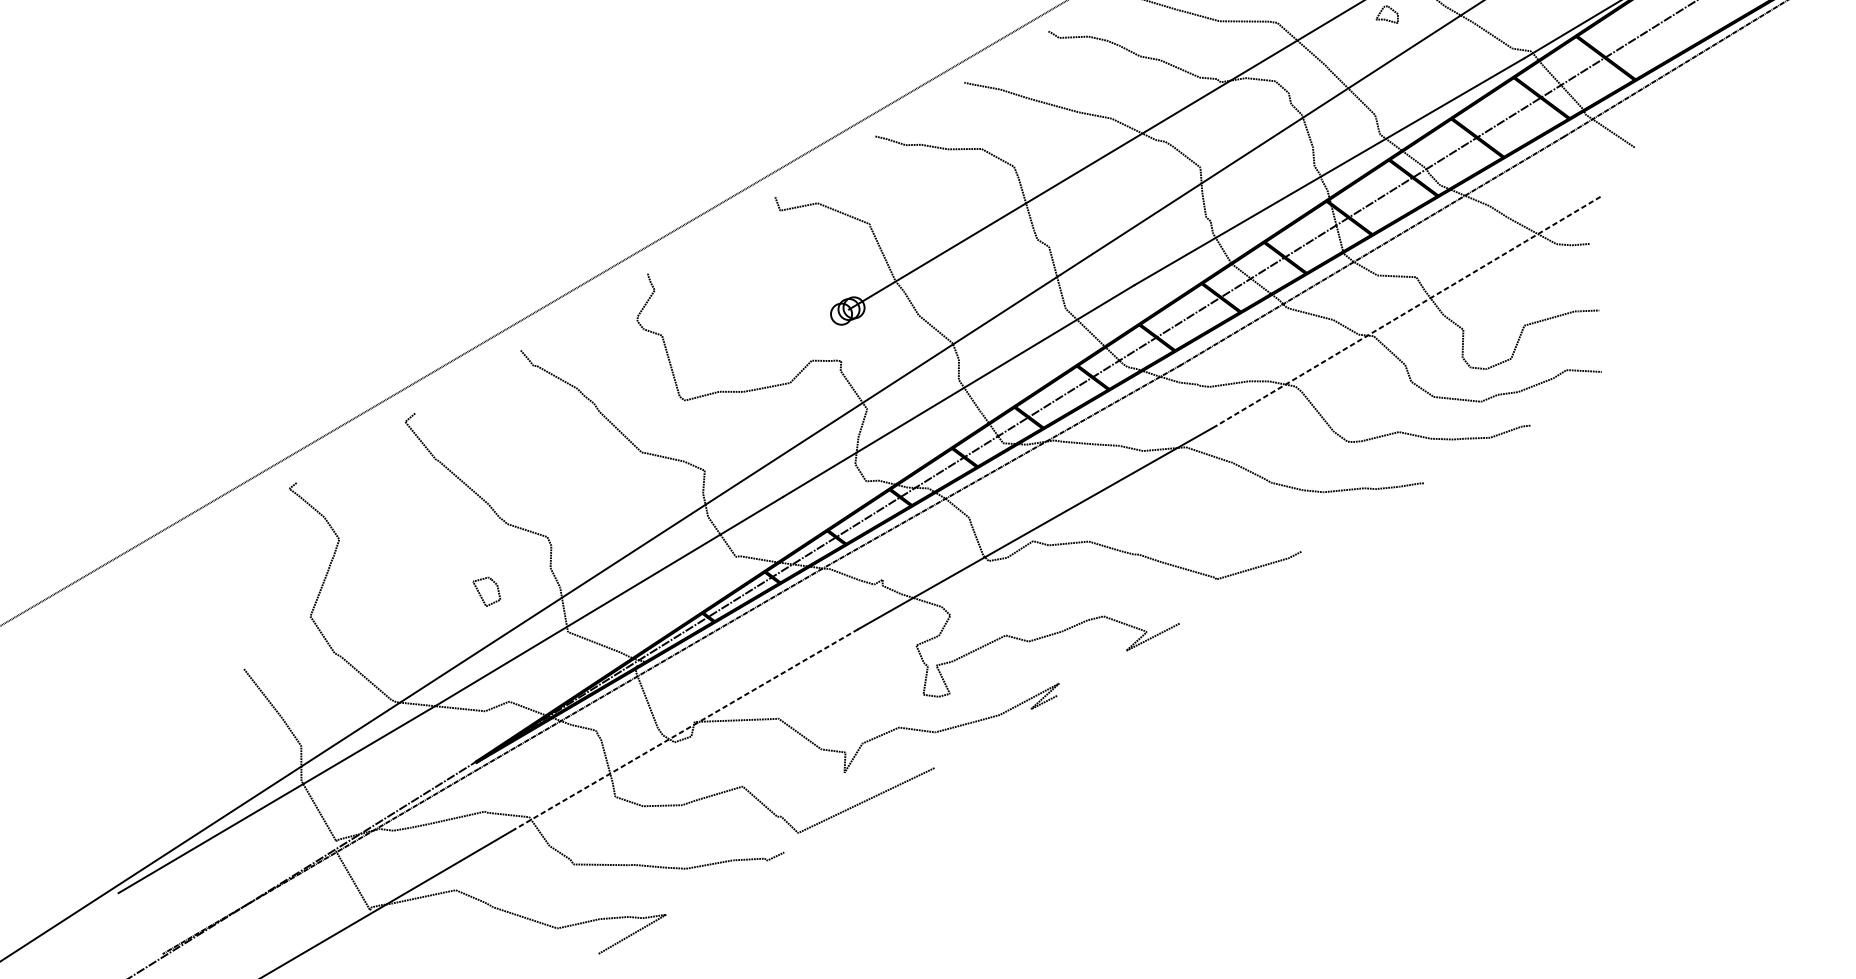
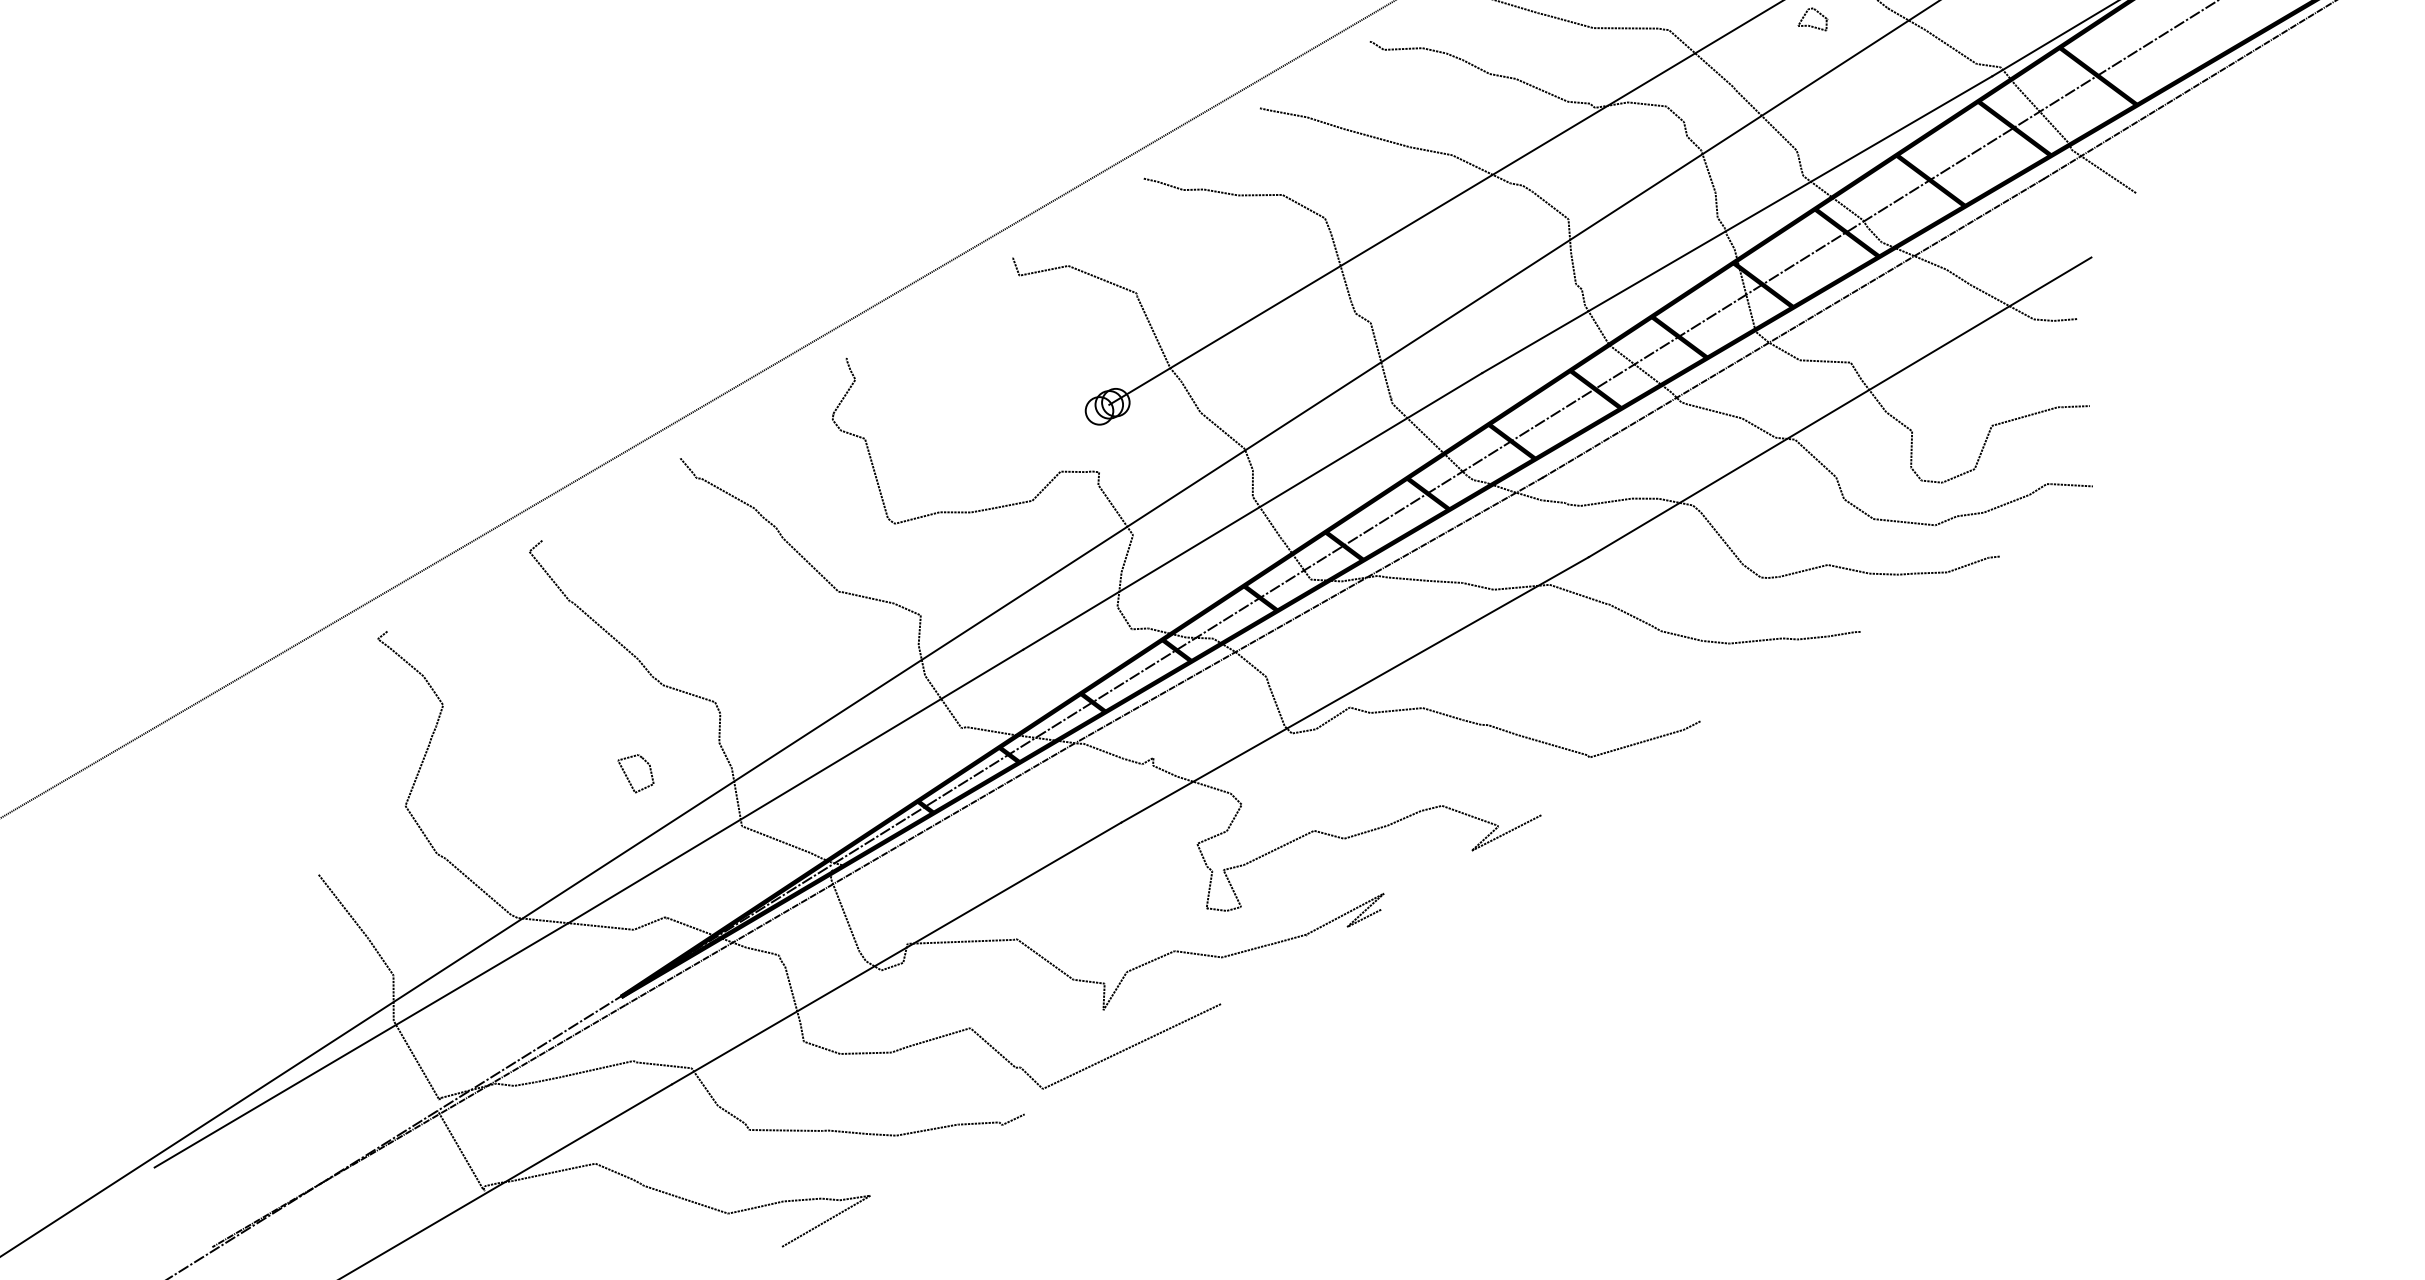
line: (1408, 311) -> (1840, 407), dashed -> solid
line: (686, 729) -> (896, 953), dashed -> solid

